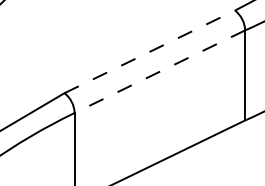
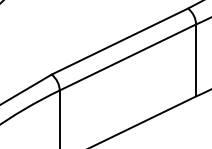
line: (149, 51) -> (119, 41), dashed -> solid
line: (159, 71) -> (127, 57), dashed -> solid

